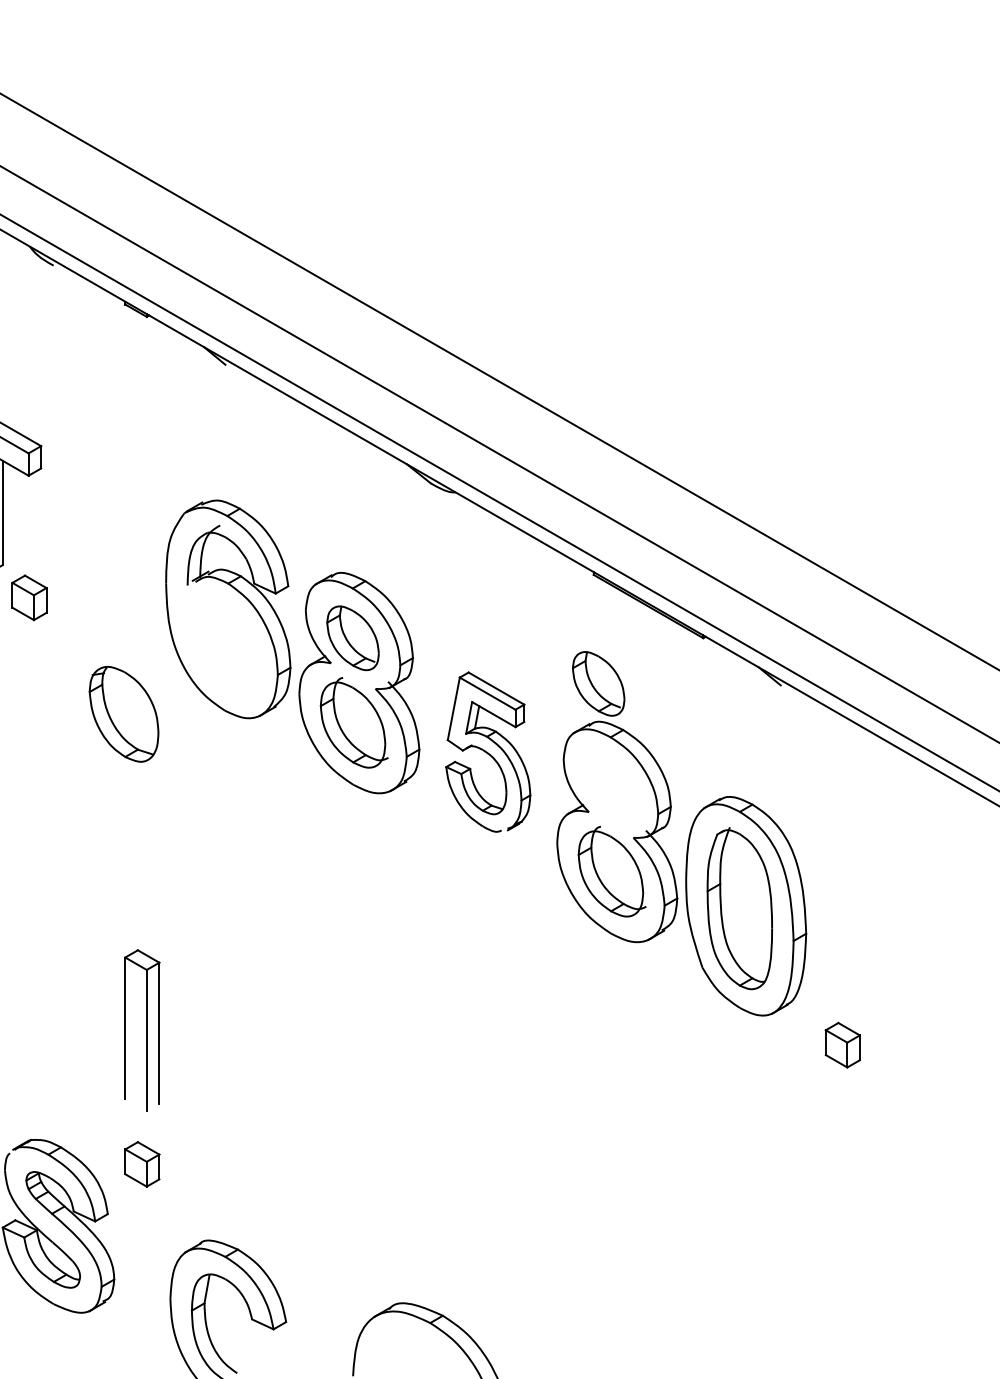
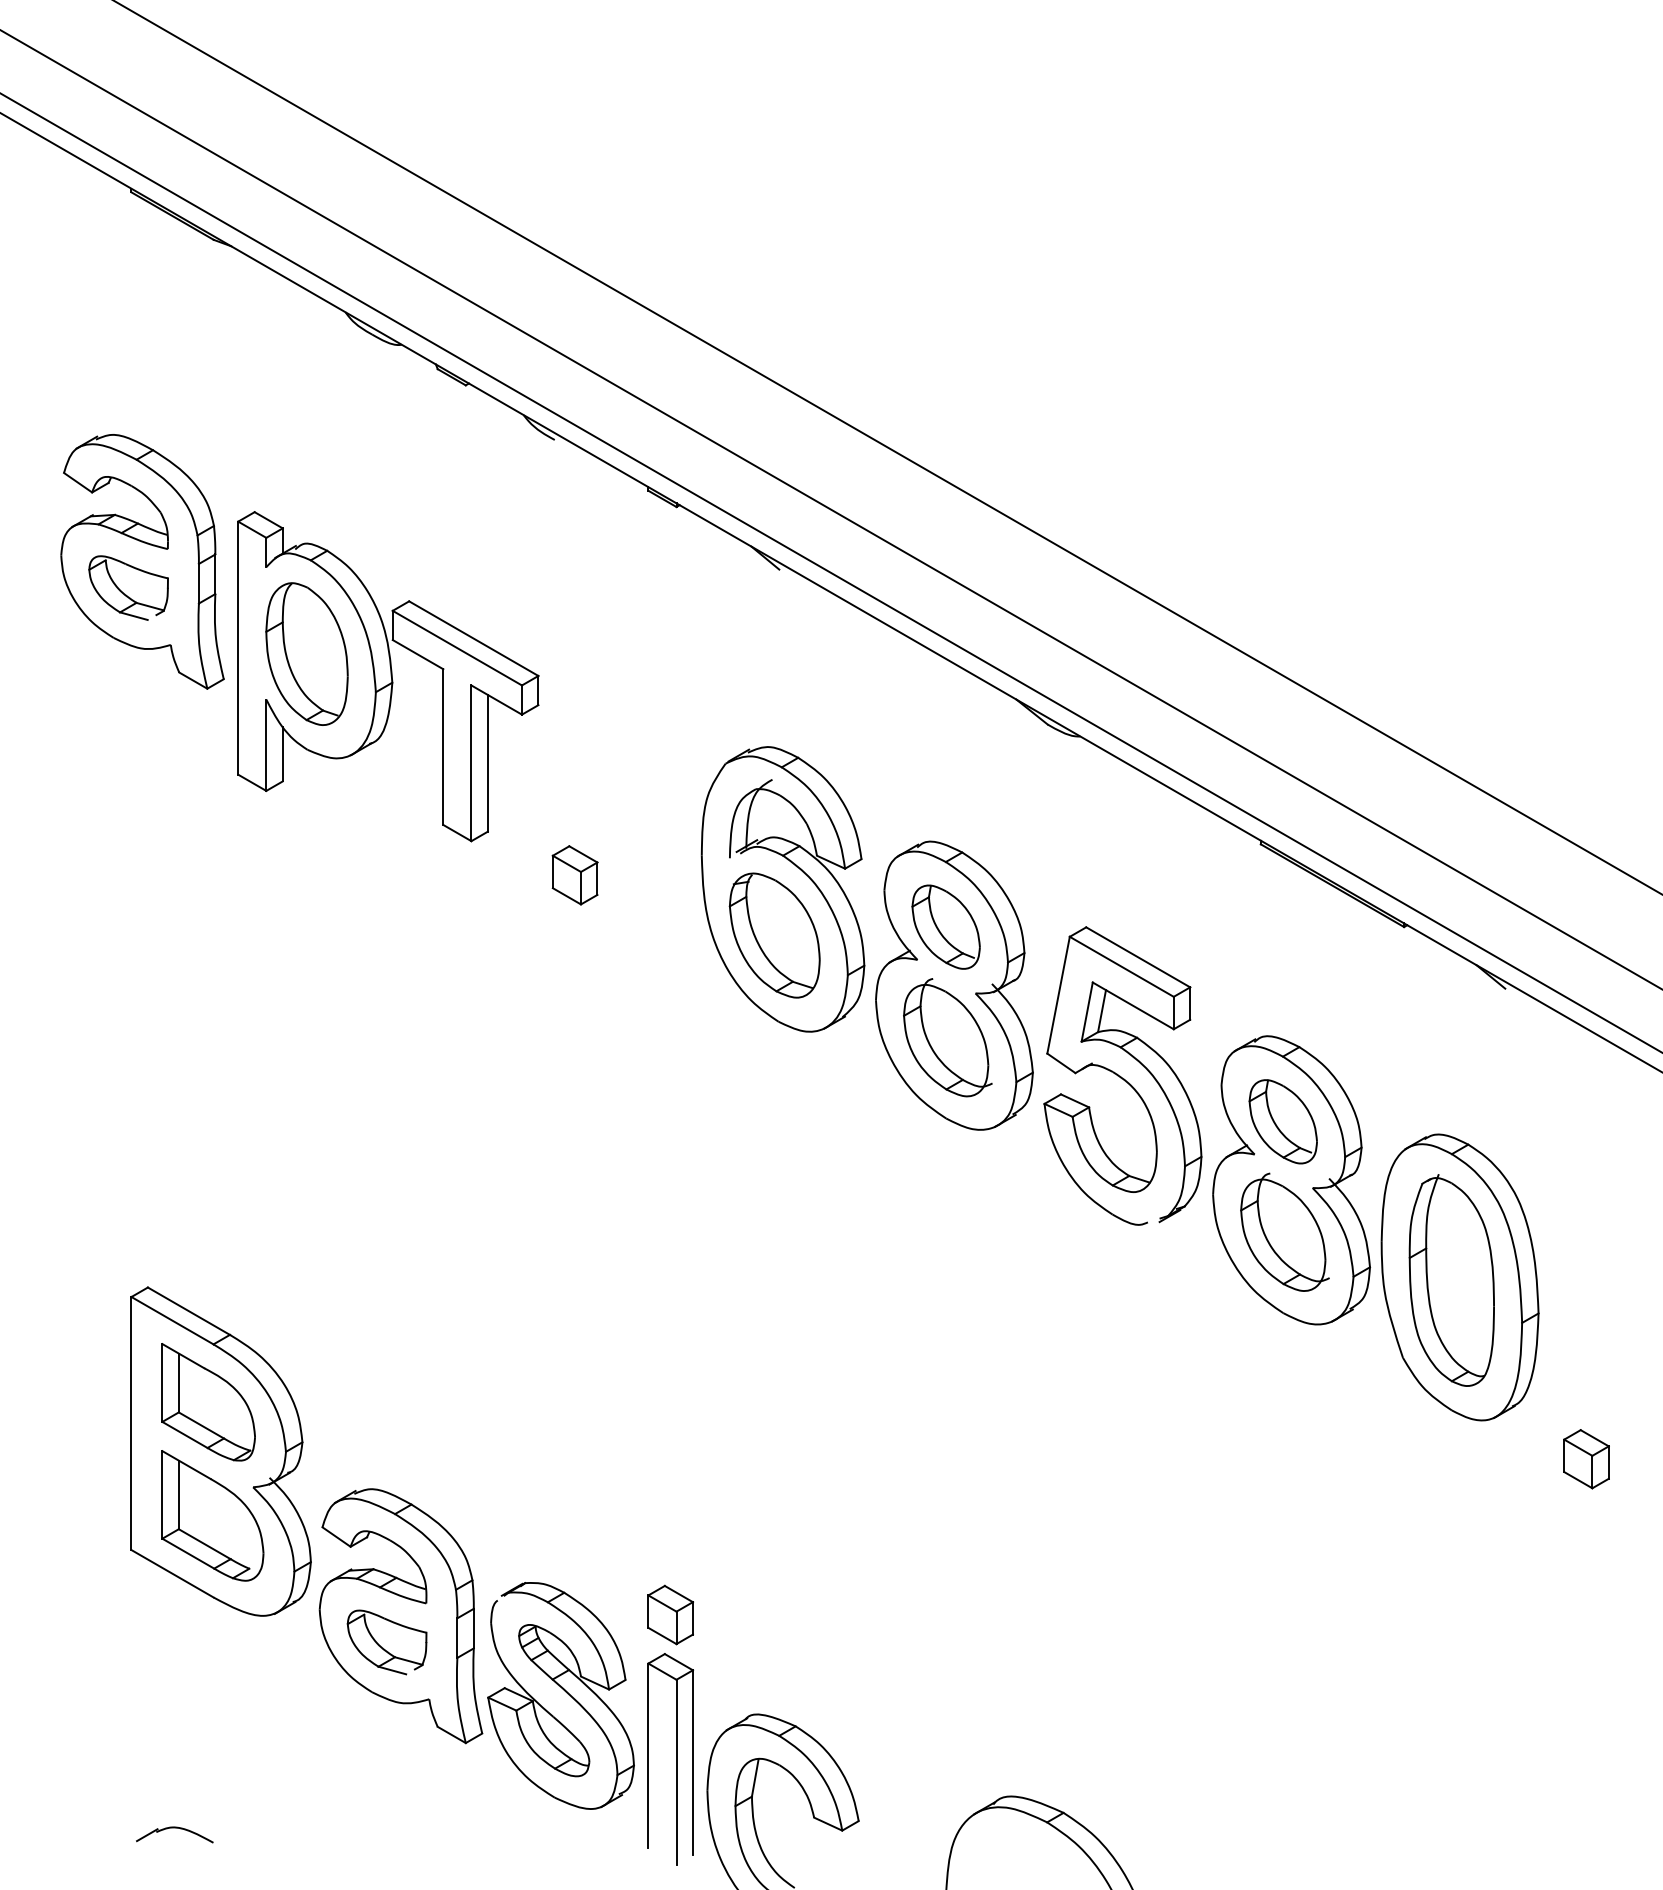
part: (28, 598) -> (574, 875), moved
part: (598, 683) -> (1282, 1121), moved
part: (123, 714) -> (774, 935), moved
part: (487, 751) -> (1122, 1075), size x1.43
part: (142, 1030) -> (670, 1759), moved

